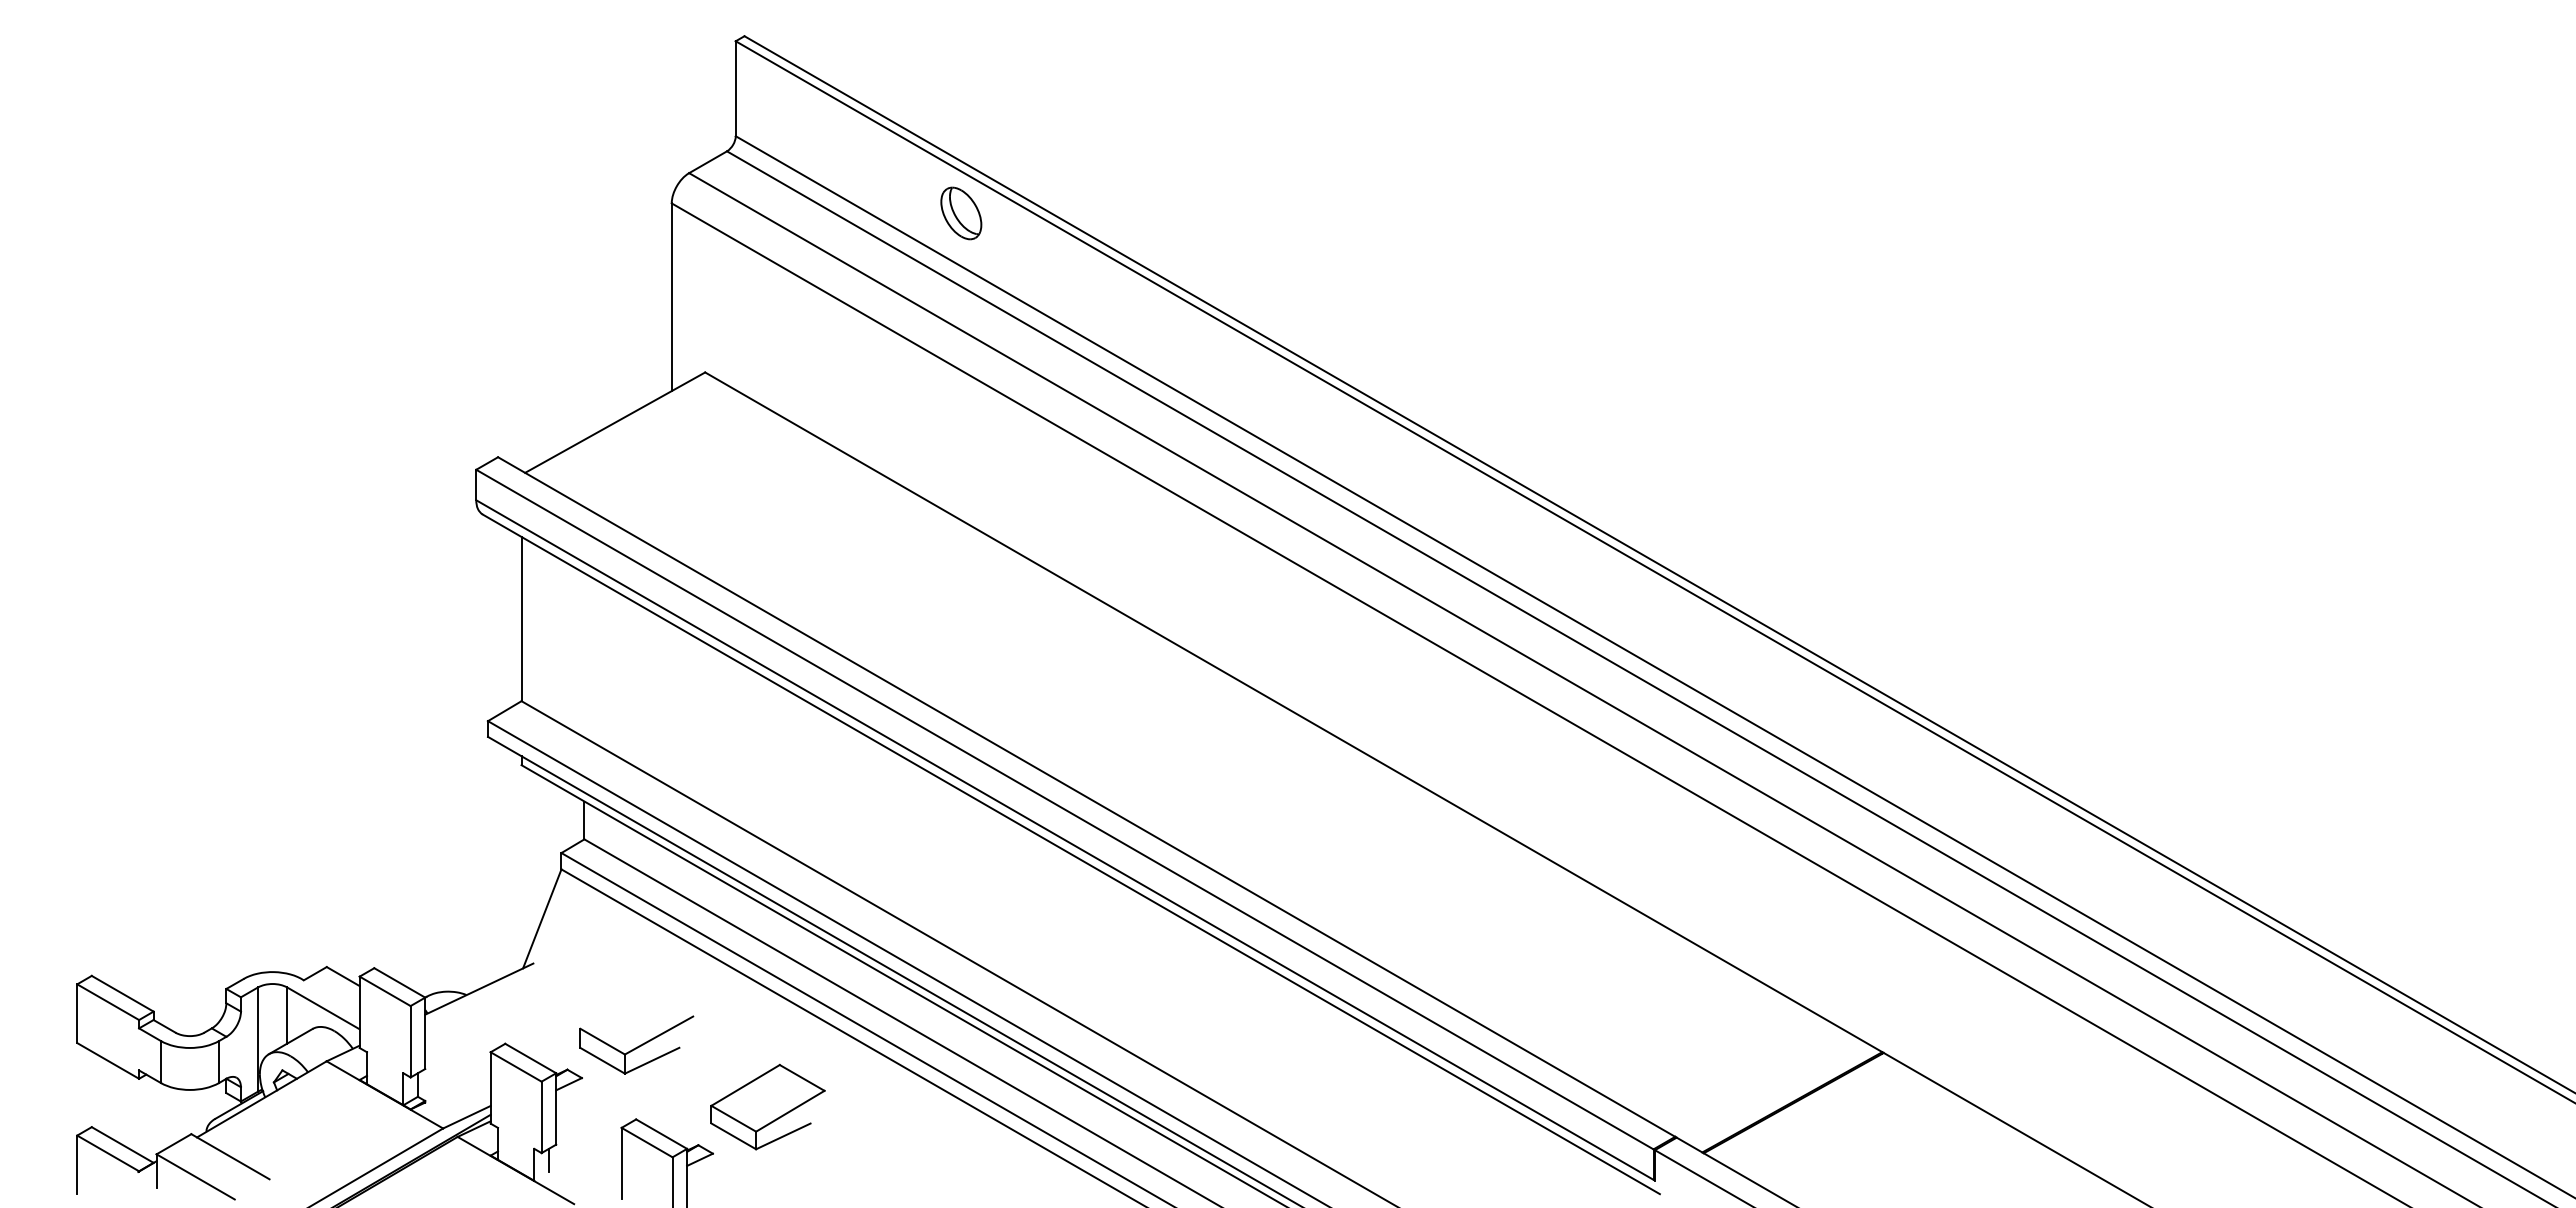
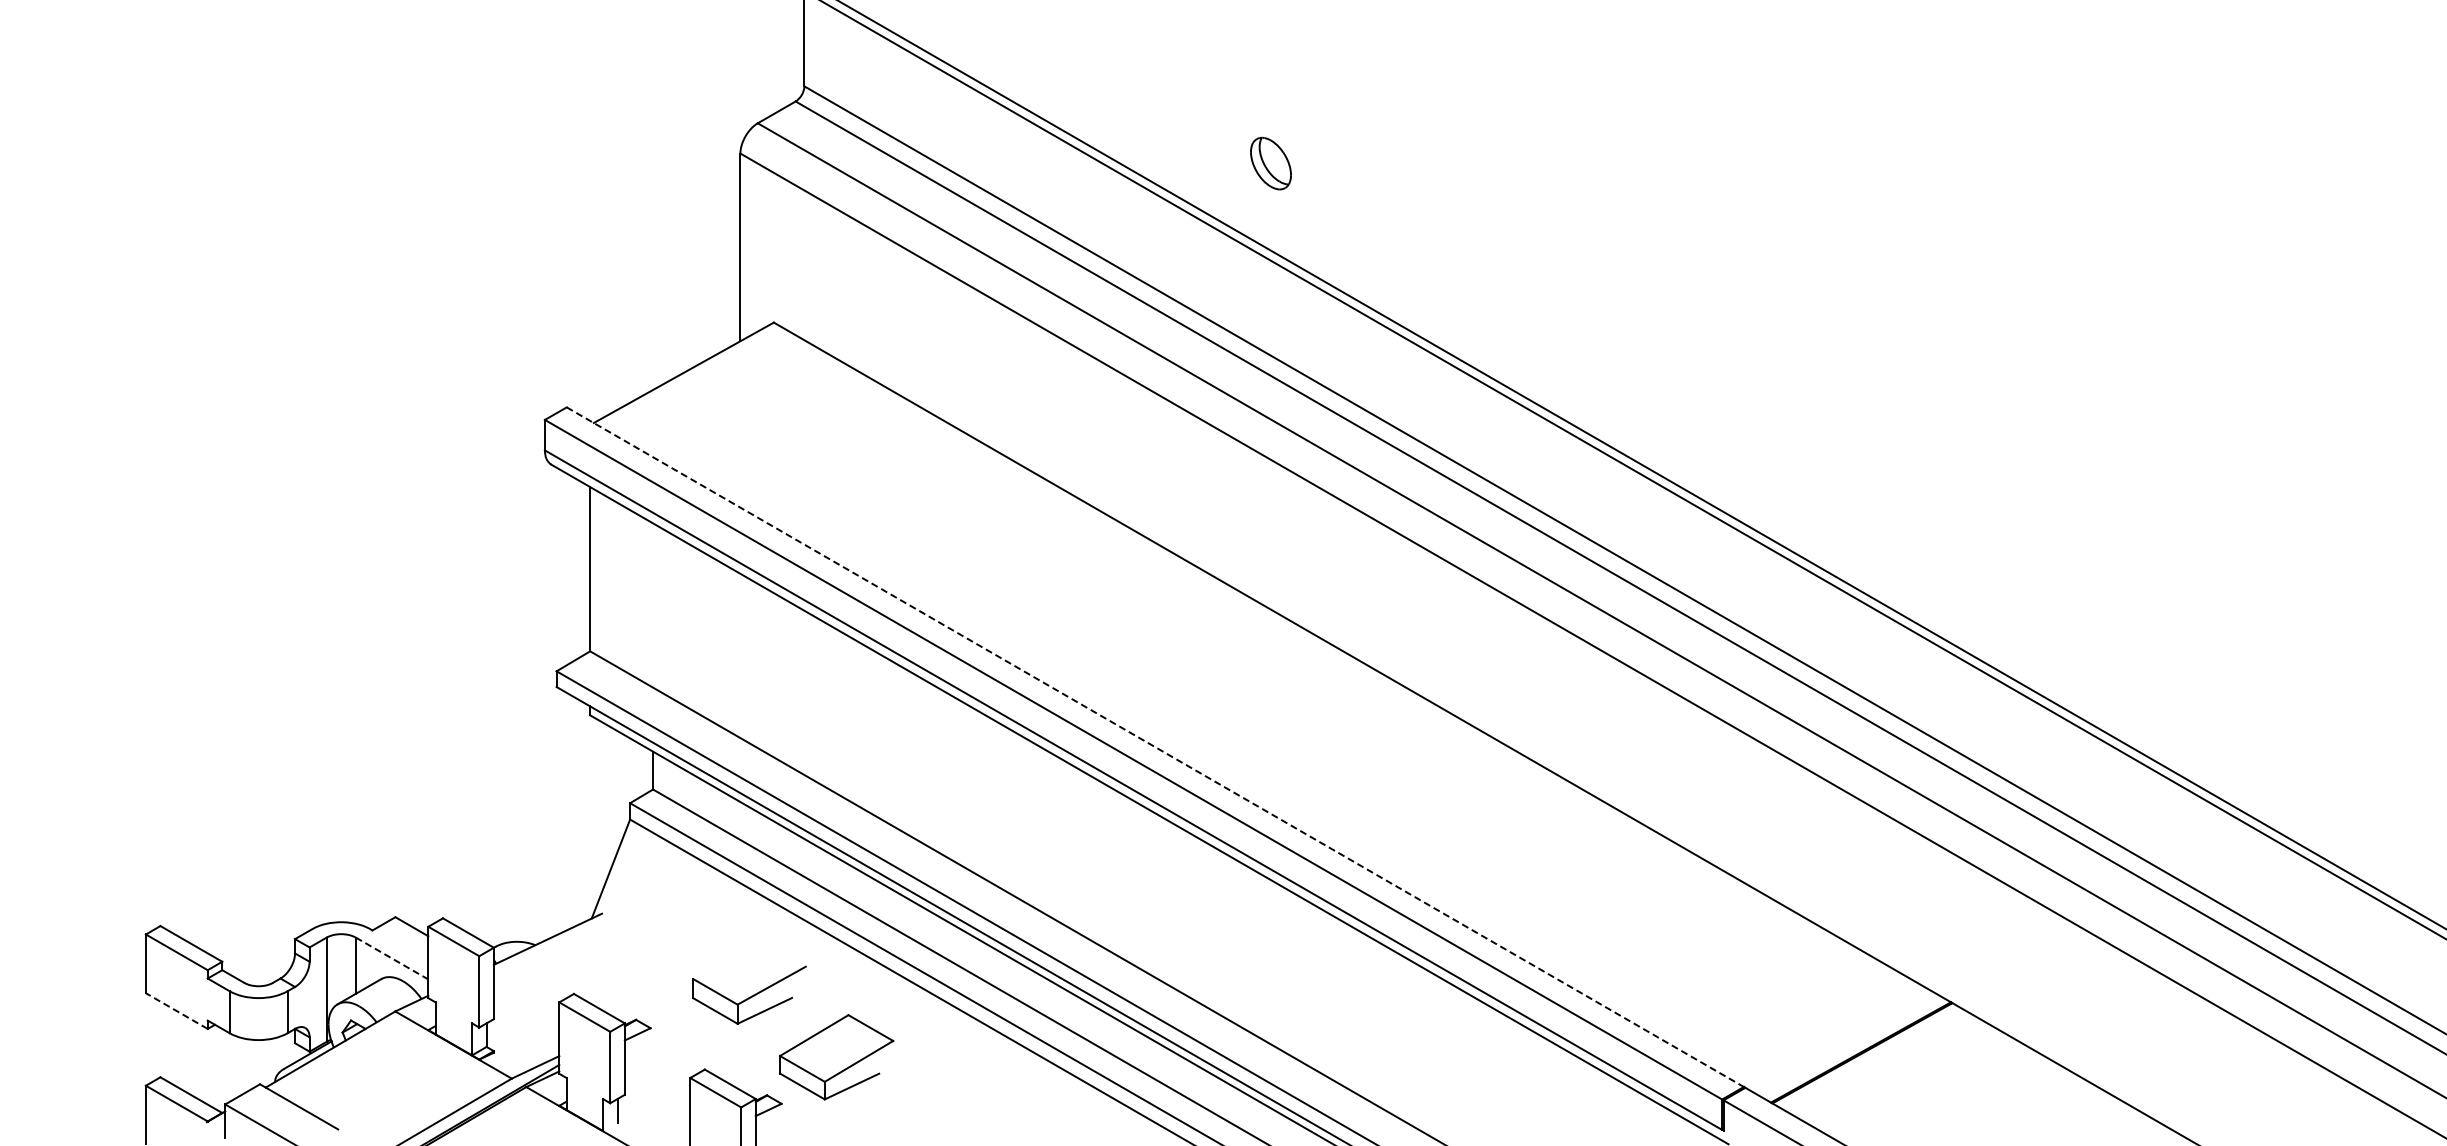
part: (961, 213) -> (1271, 163), moved
line: (1086, 797) -> (1155, 747), solid -> dashed
line: (323, 1008) -> (392, 958), solid -> dashed
part: (636, 1044) -> (749, 994), moved
line: (108, 1060) -> (177, 1010), solid -> dashed

